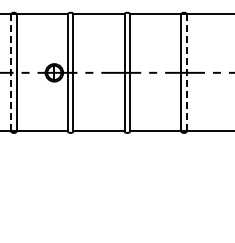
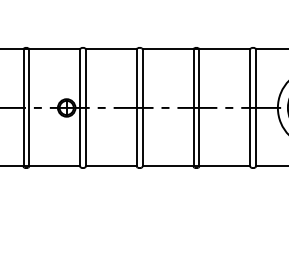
line: (187, 72) -> (199, 107), dashed -> solid
line: (11, 73) -> (23, 108), dashed -> solid

